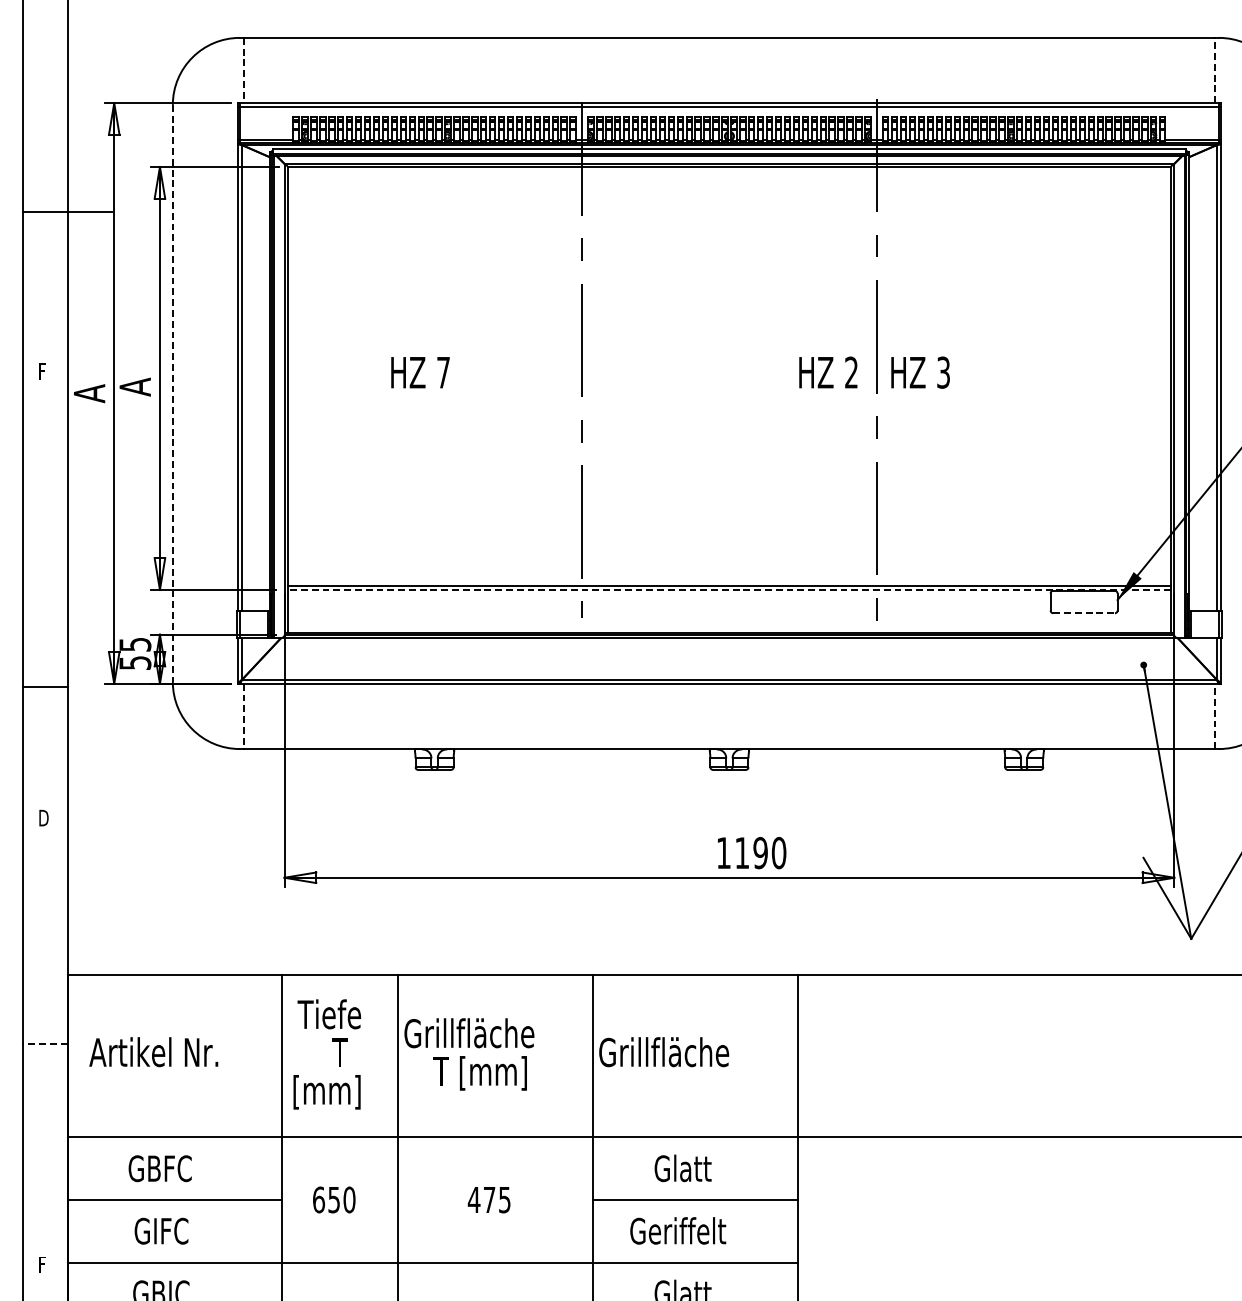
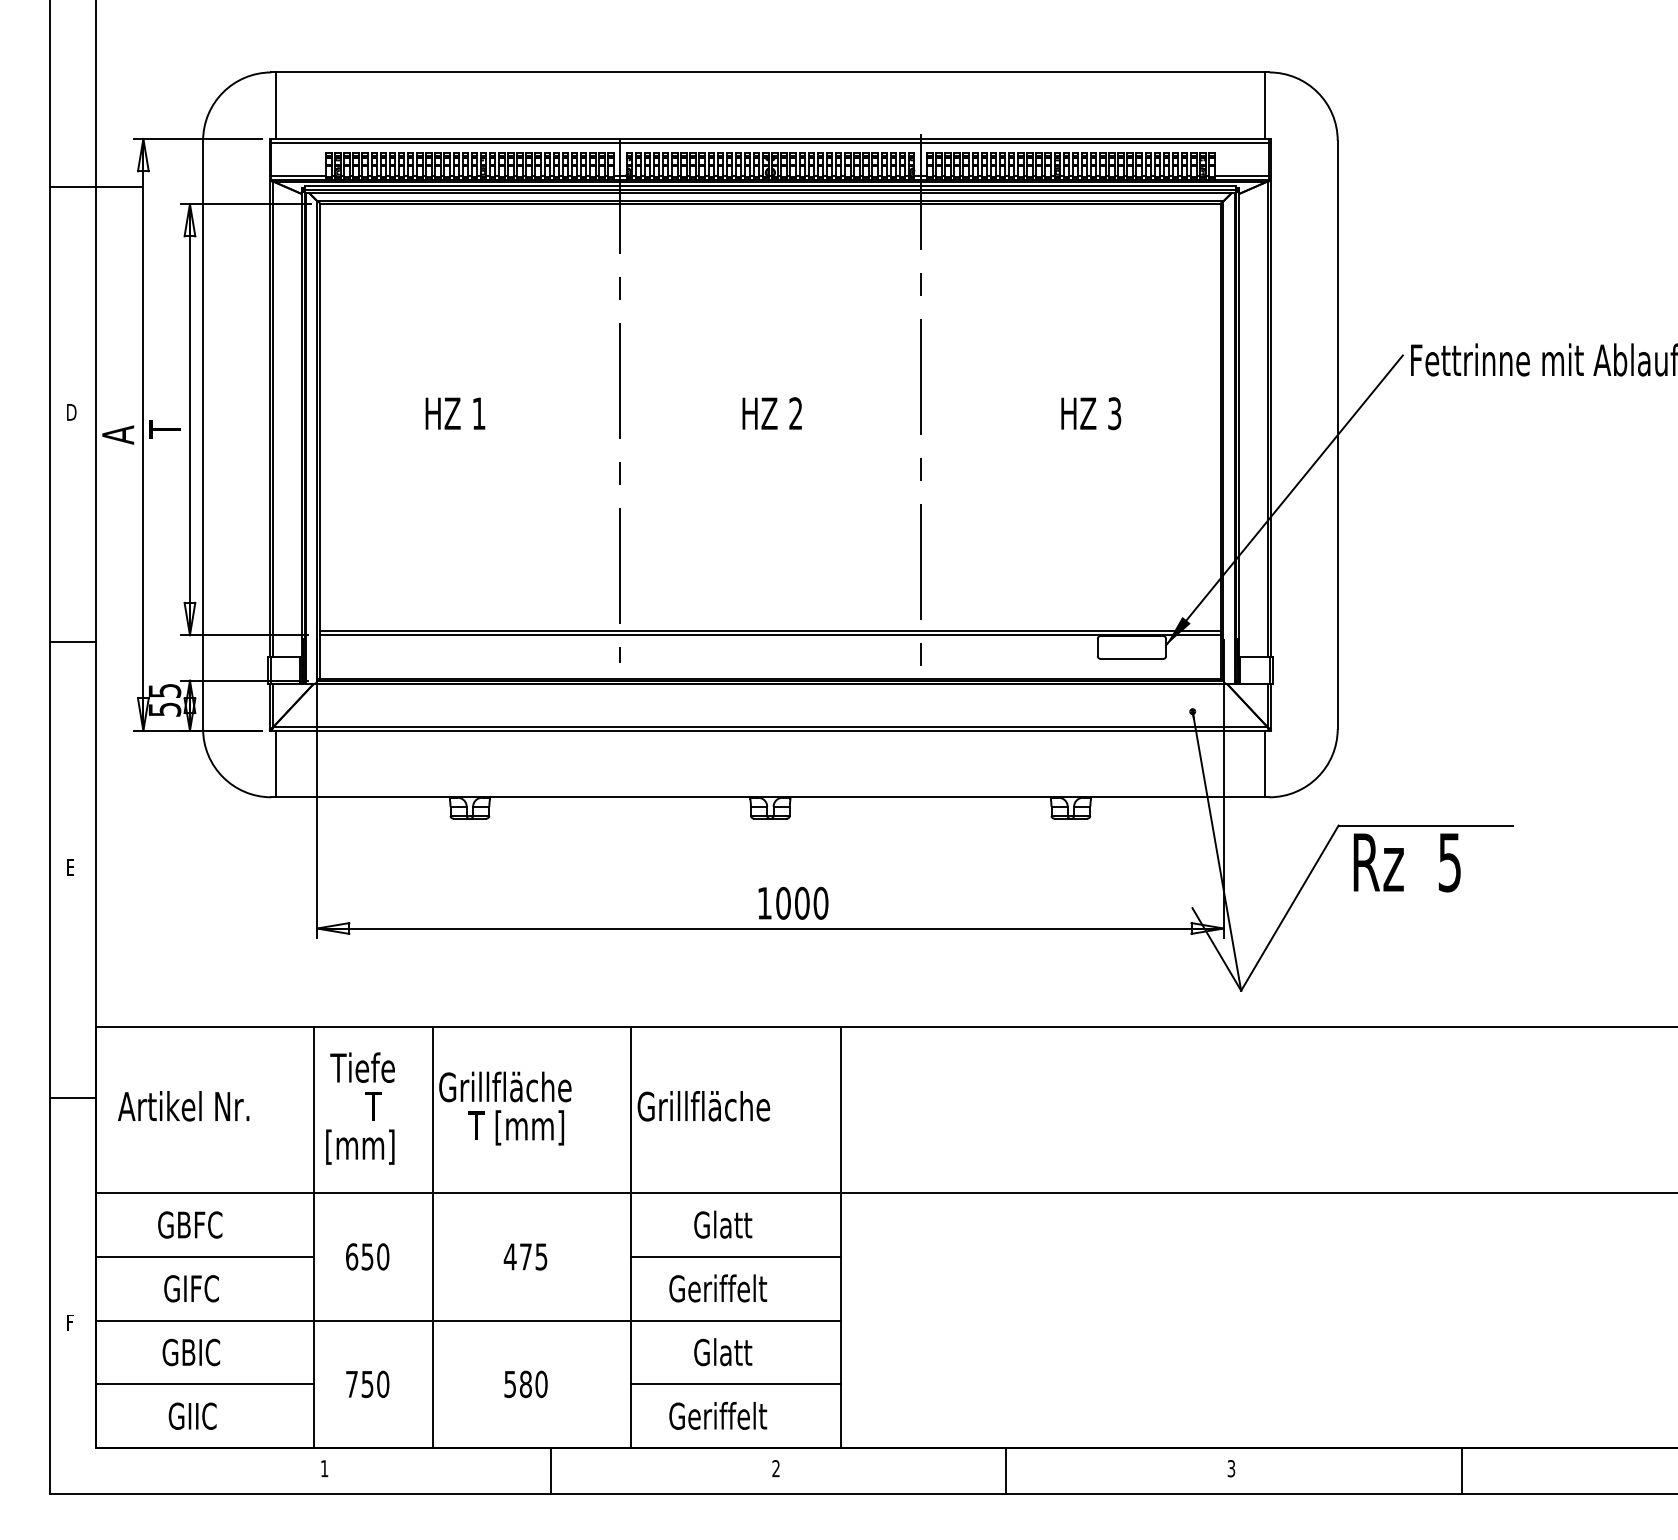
line: (1214, 70) -> (1264, 105), dashed -> solid
line: (243, 71) -> (275, 106), dashed -> solid
line: (67, 211) -> (95, 186), moved
text: (43, 371) -> (71, 412), F -> D
text: (443, 372) -> (478, 413), 7 -> 1
text: (827, 372) -> (771, 413), moved
text: (920, 372) -> (1091, 413), moved
text: (134, 387) -> (164, 428), A -> T
line: (173, 394) -> (203, 435), dashed -> solid
line: (728, 590) -> (769, 635), dashed -> solid
line: (1084, 612) -> (1132, 658), dashed -> solid
line: (44, 687) -> (72, 642), moved
line: (1214, 715) -> (1264, 763), dashed -> solid
line: (243, 716) -> (275, 764), dashed -> solid
text: (43, 817) -> (71, 867), D -> E
text: (751, 852) -> (792, 902), 1190 -> 1000
line: (45, 1043) -> (73, 1097), dashed -> solid

